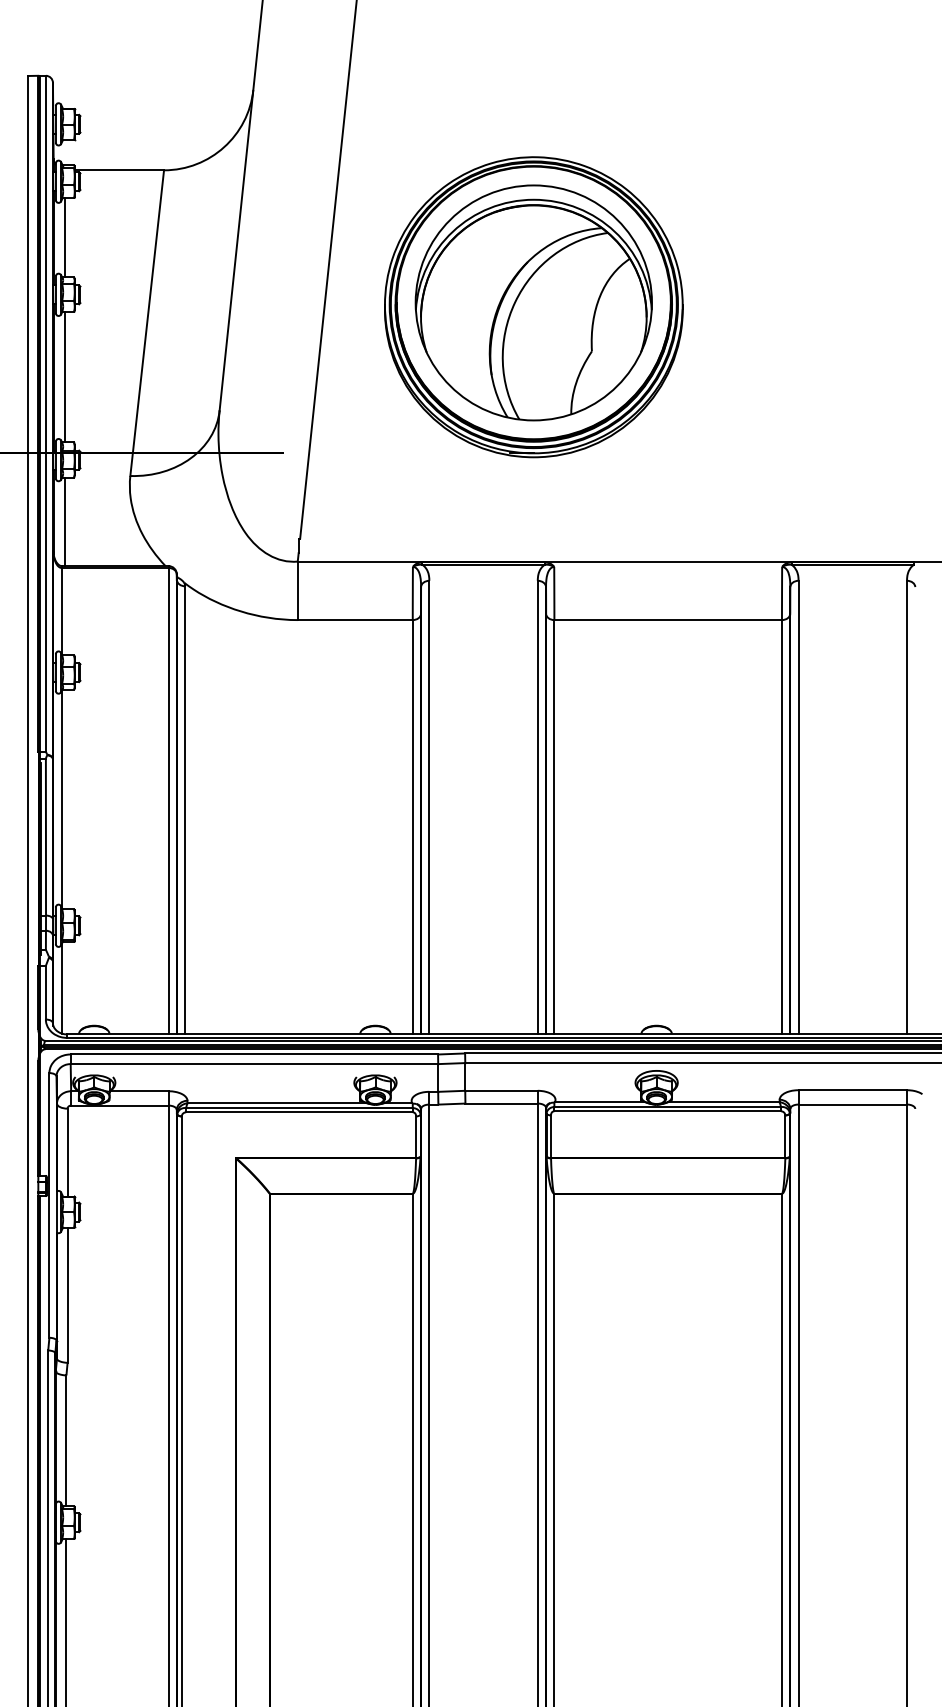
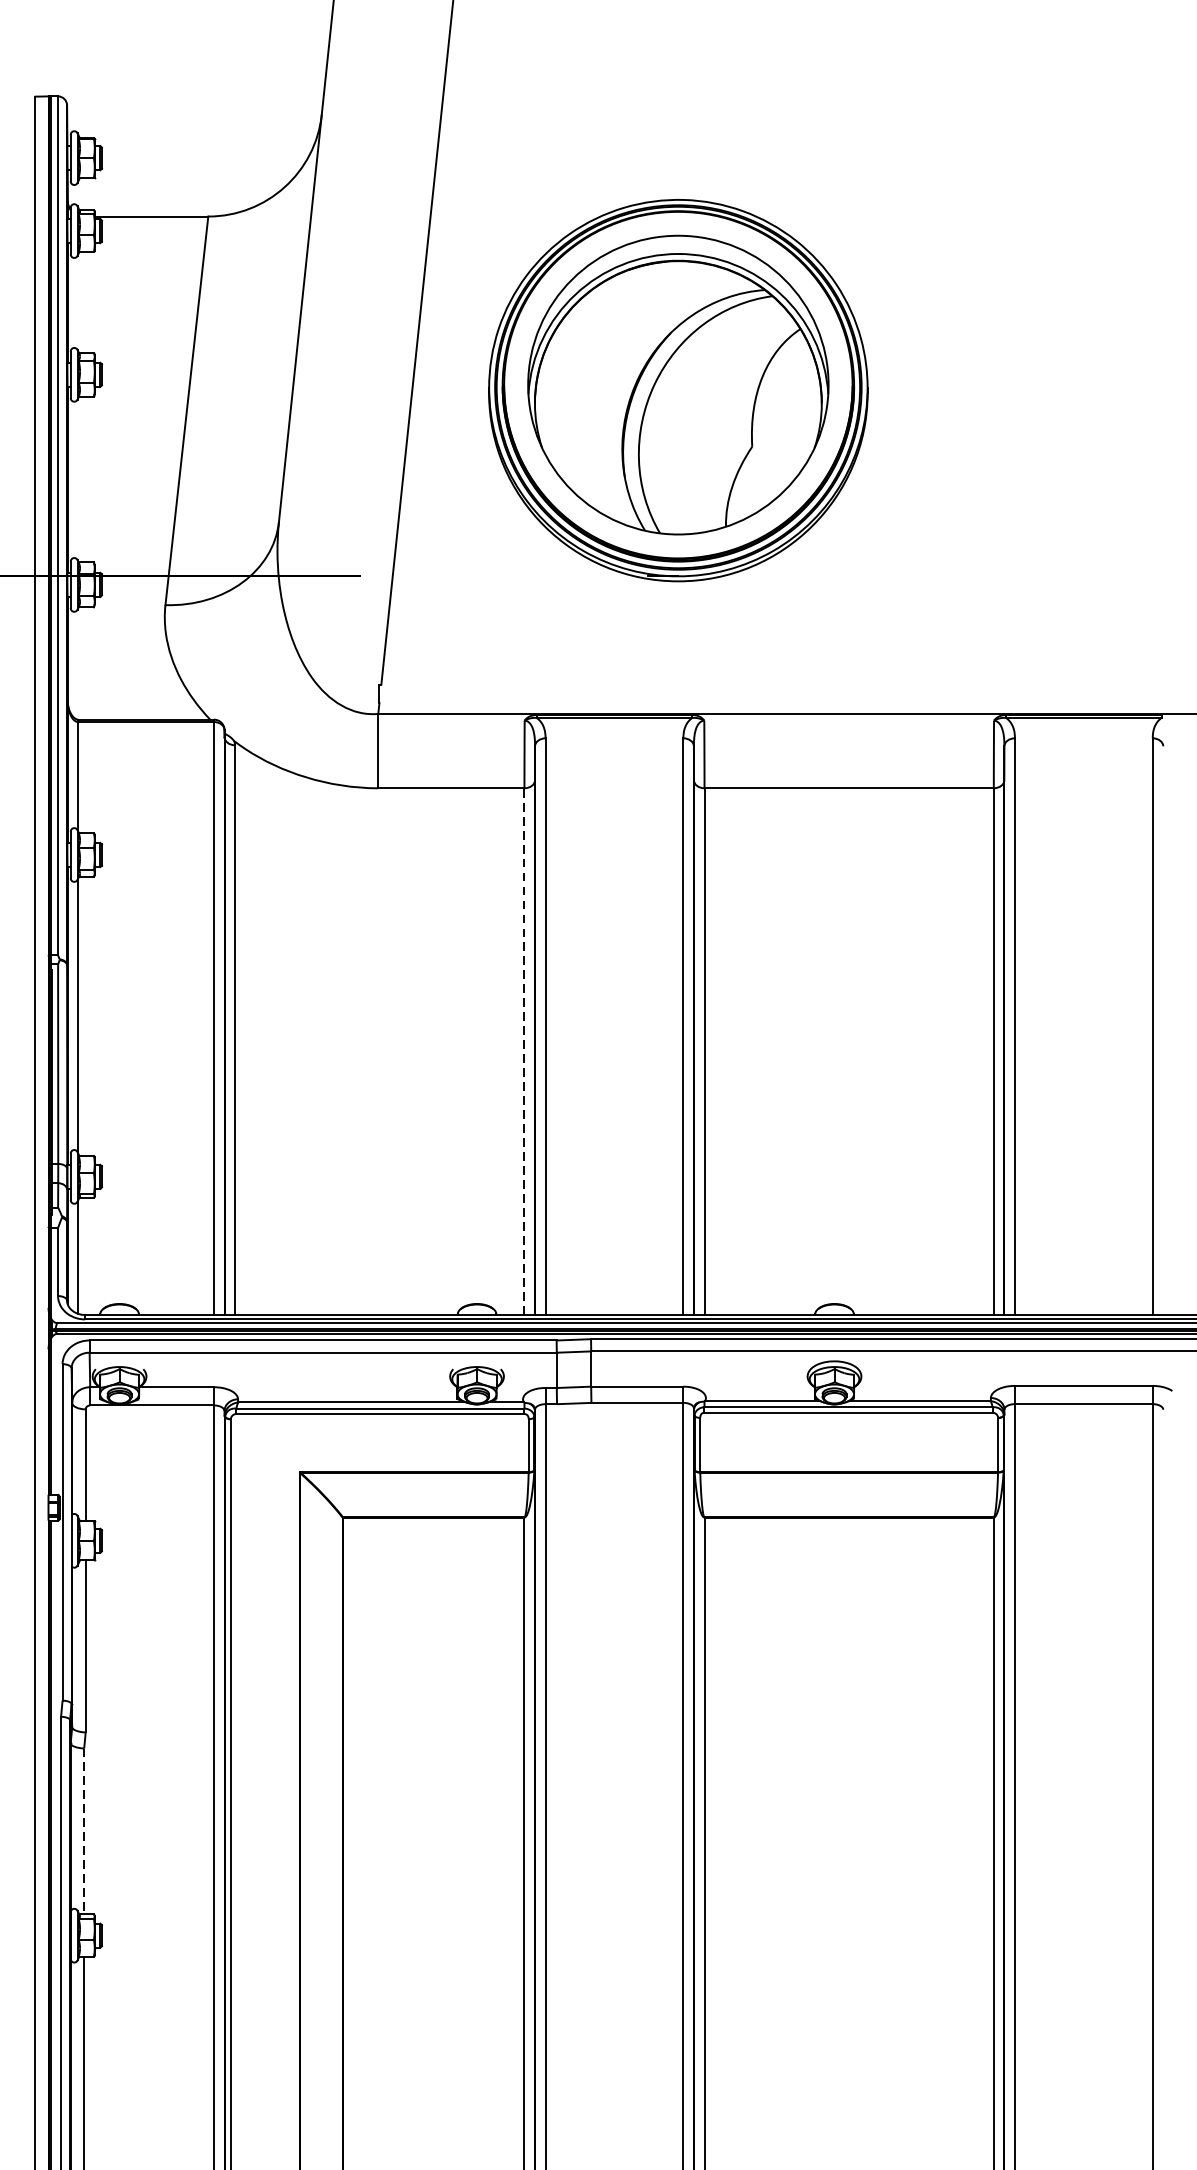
line: (65, 237) -> (83, 301), removed
line: (65, 377) -> (83, 479), removed
line: (65, 521) -> (83, 662), removed
line: (412, 826) -> (524, 1050), solid -> dashed
line: (66, 1441) -> (84, 1832), solid -> dashed

